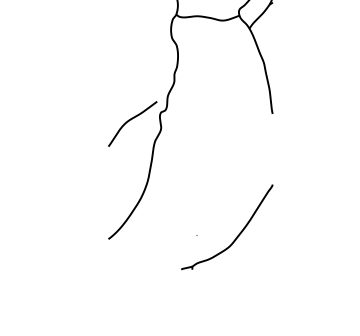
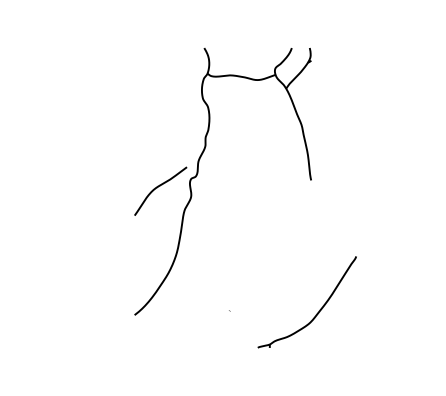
part: (238, 233) -> (319, 309), moved

